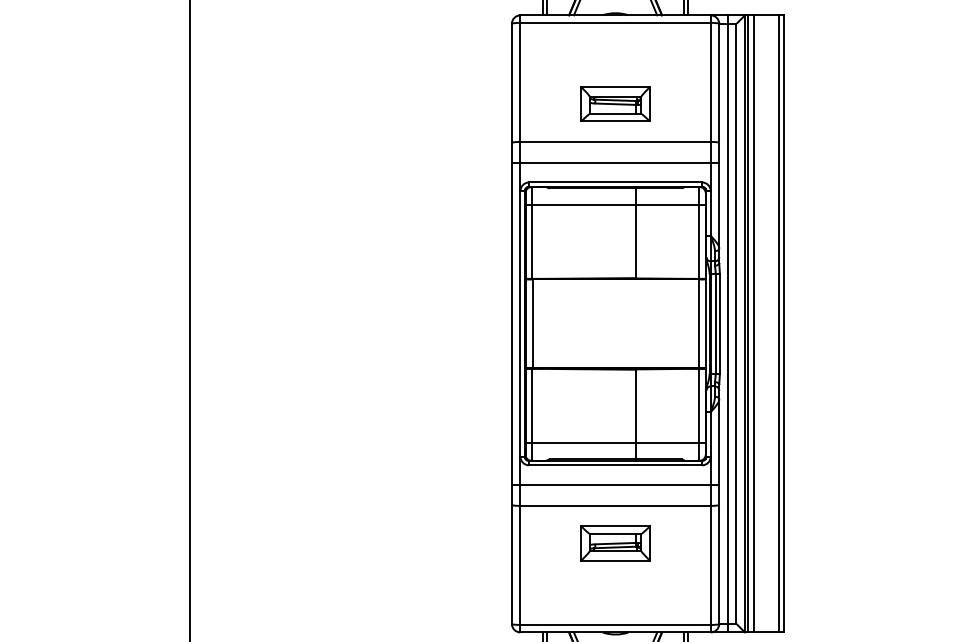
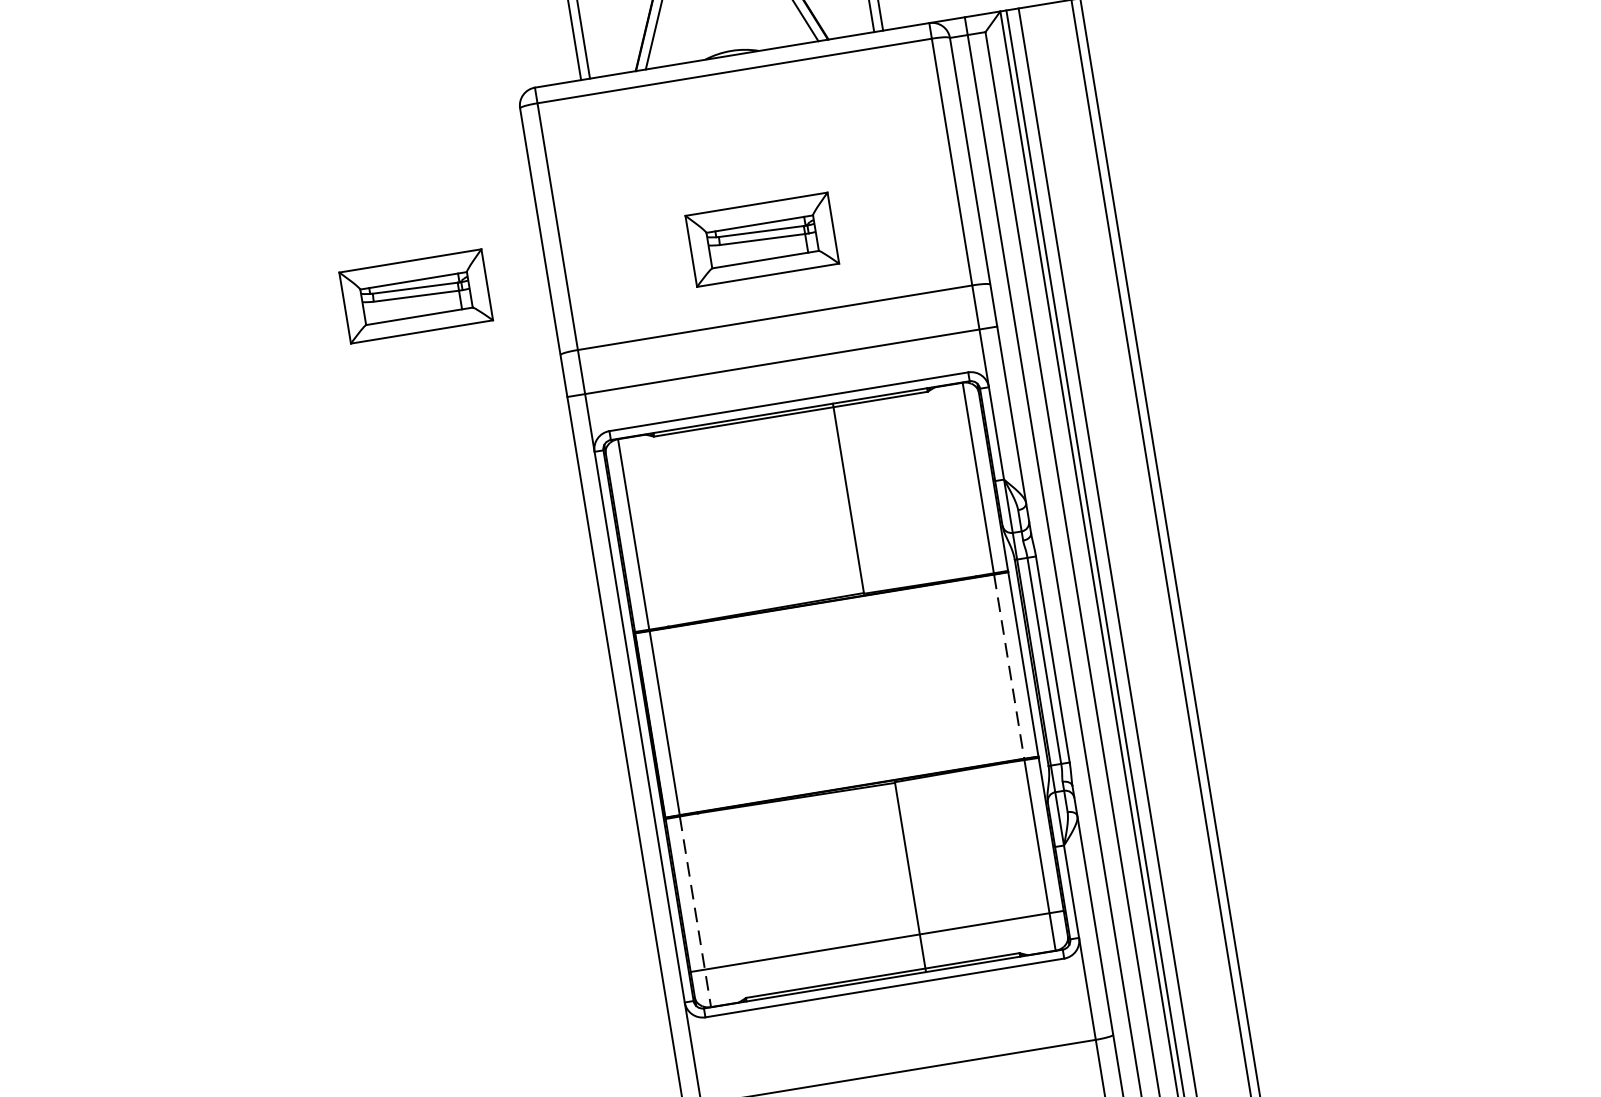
part: (448, 103) -> (415, 294), added
line: (615, 205) -> (796, 449), removed
line: (698, 324) -> (1008, 667), solid -> dashed
line: (532, 414) -> (695, 910), solid -> dashed
line: (615, 484) -> (891, 1027), removed

